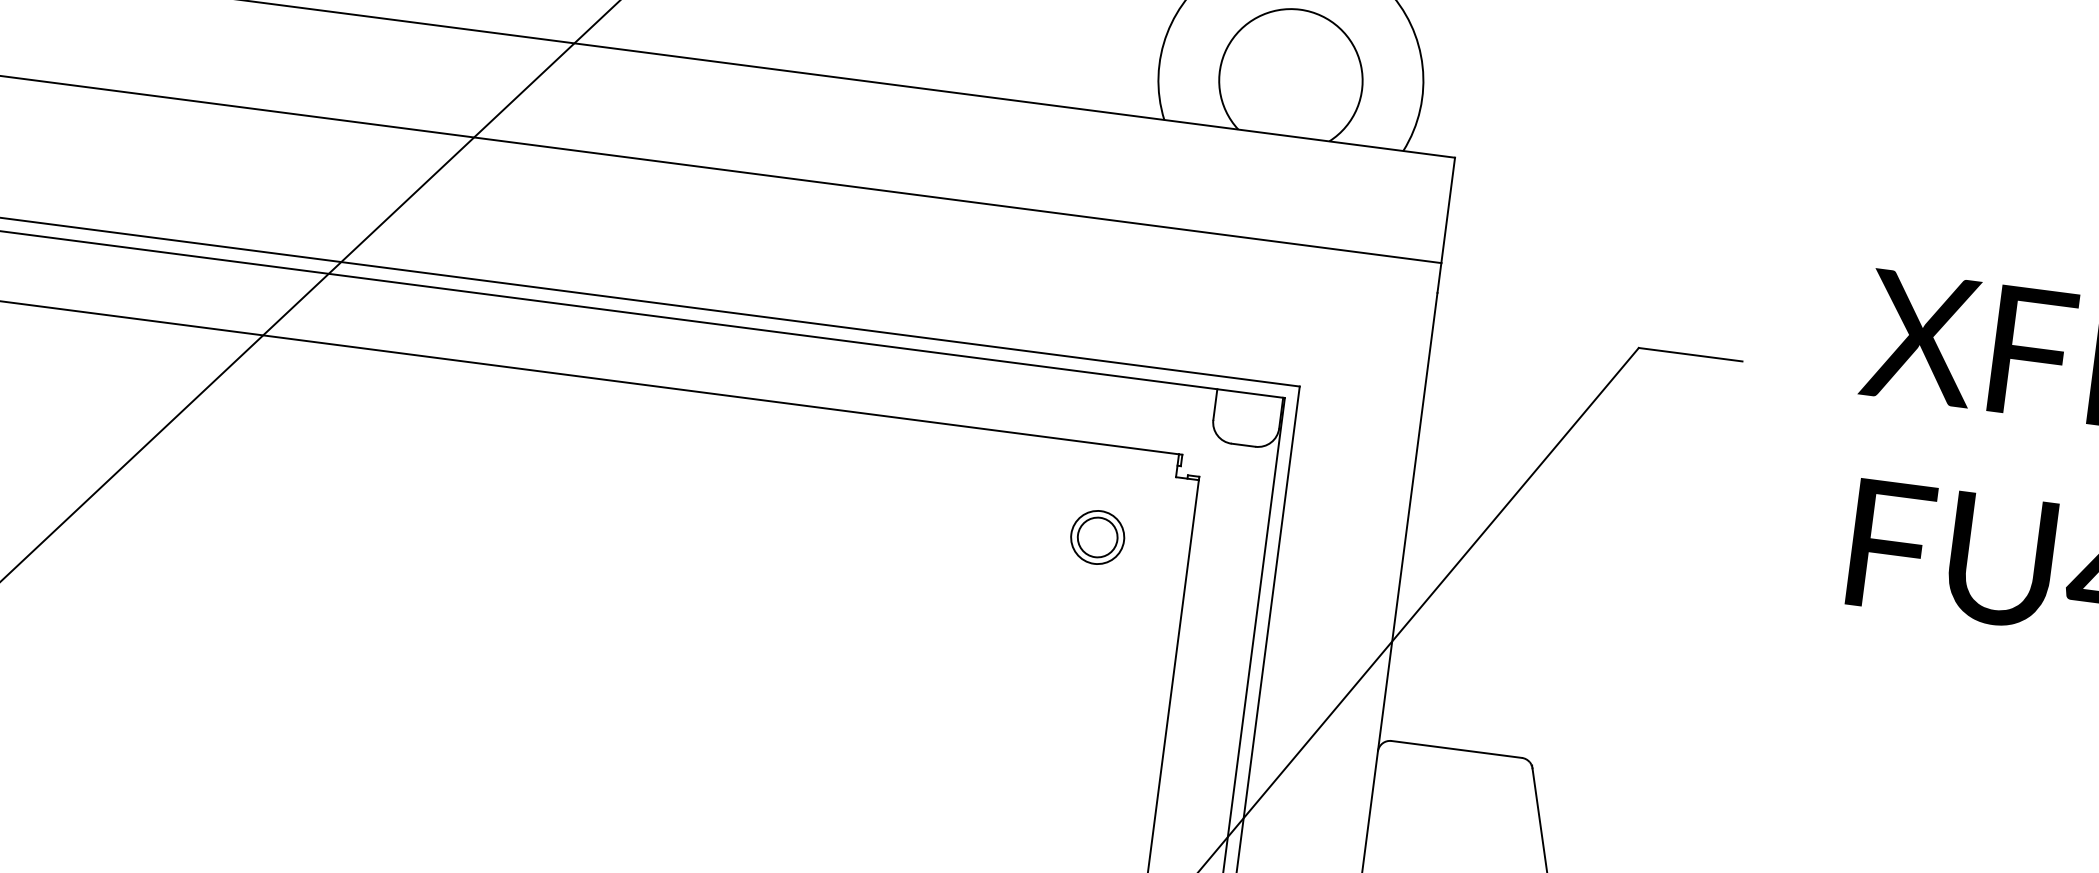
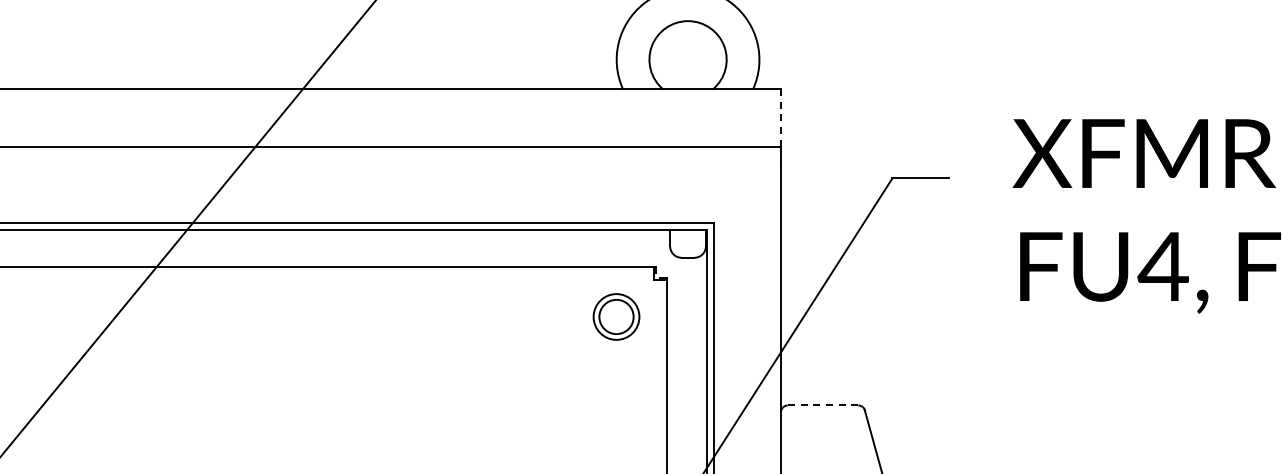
line: (1448, 211) -> (781, 118), solid -> dashed
part: (1097, 538) -> (616, 317), size x1.6
line: (1455, 749) -> (822, 405), solid -> dashed

